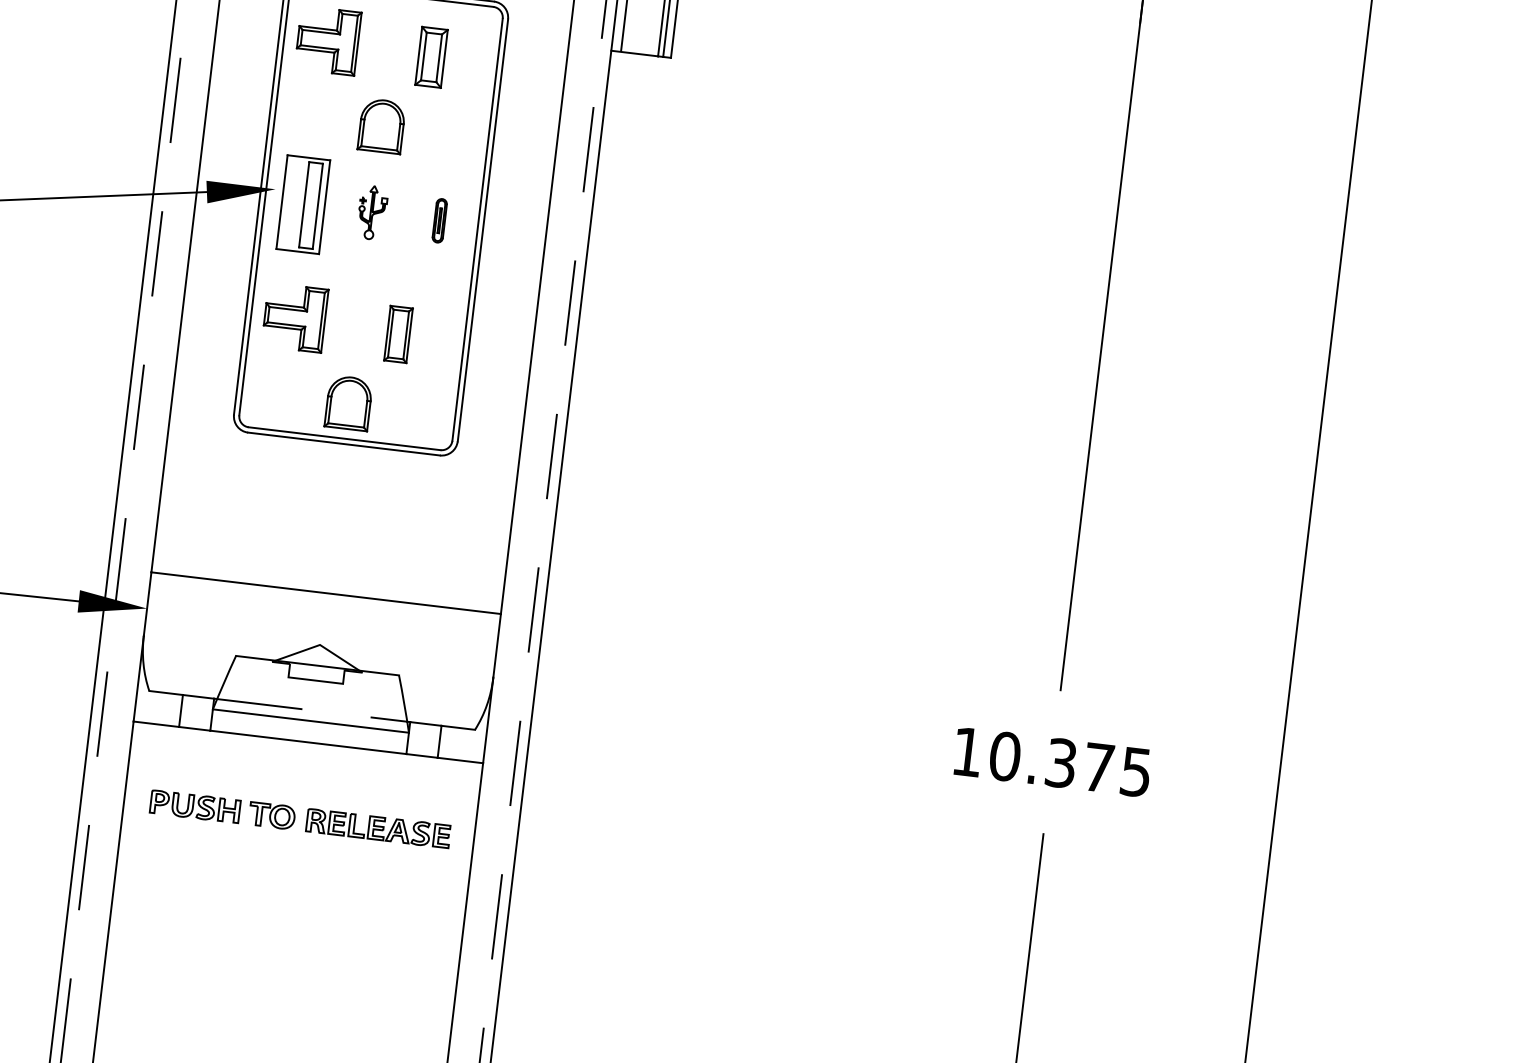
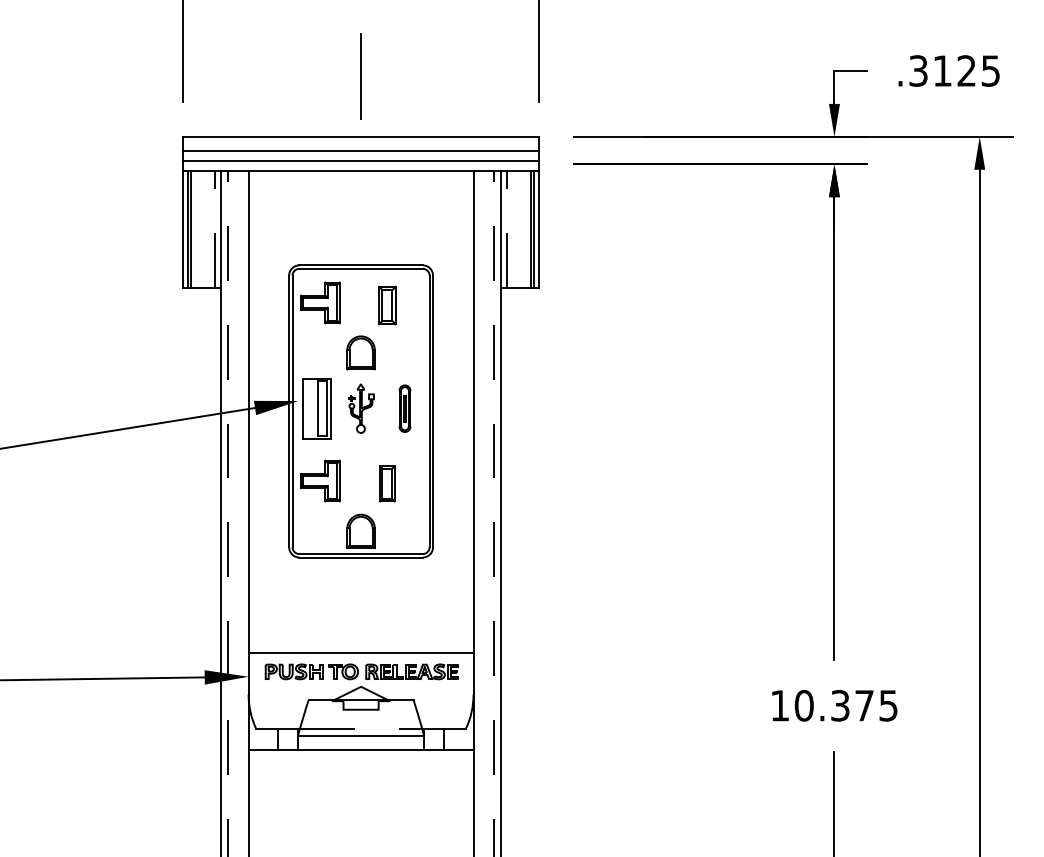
part: (372, 212) -> (361, 408), size x1.43
part: (439, 220) -> (404, 408), size x1.67
part: (299, 818) -> (361, 671), moved

